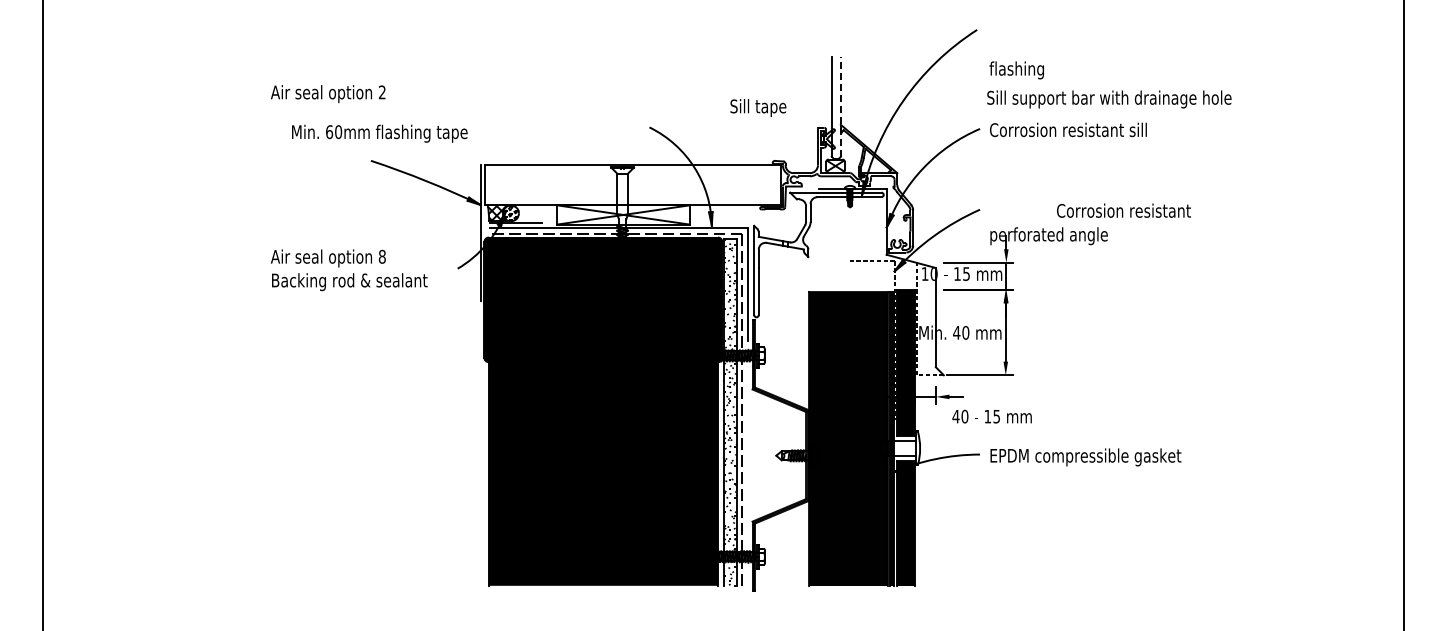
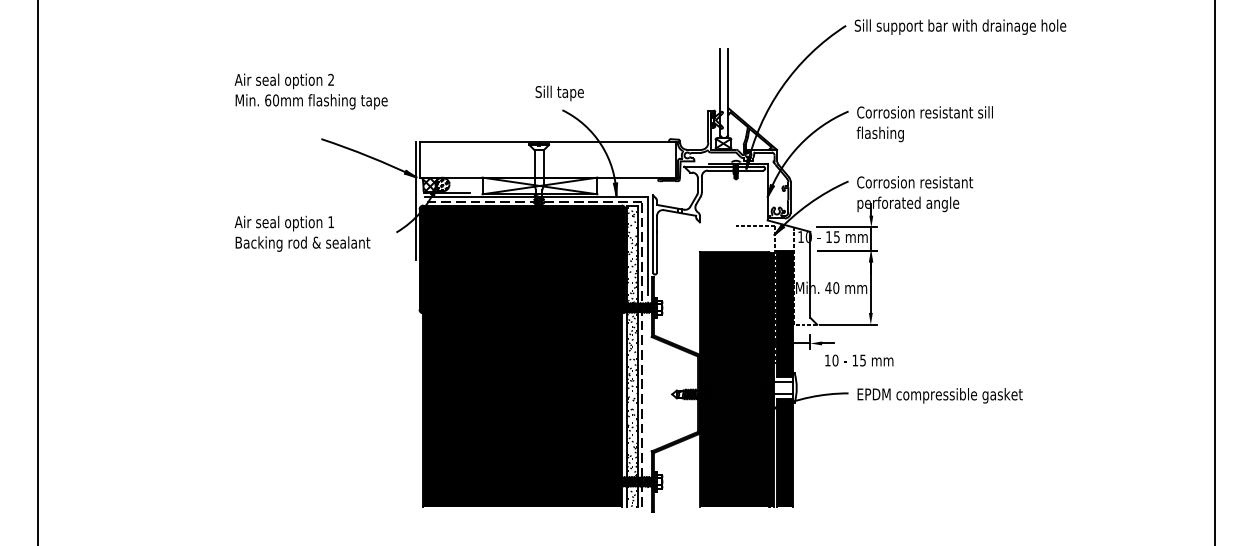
text: (1016, 70) -> (880, 134), moved
text: (1109, 99) -> (960, 27), moved
line: (840, 106) -> (727, 92), dashed -> solid
text: (758, 107) -> (559, 92), moved
text: (379, 133) -> (311, 101), moved
text: (1123, 210) -> (914, 182), moved
text: (381, 256) -> (330, 221), 8 -> 1
text: (955, 416) -> (827, 360), 40 -> 10

